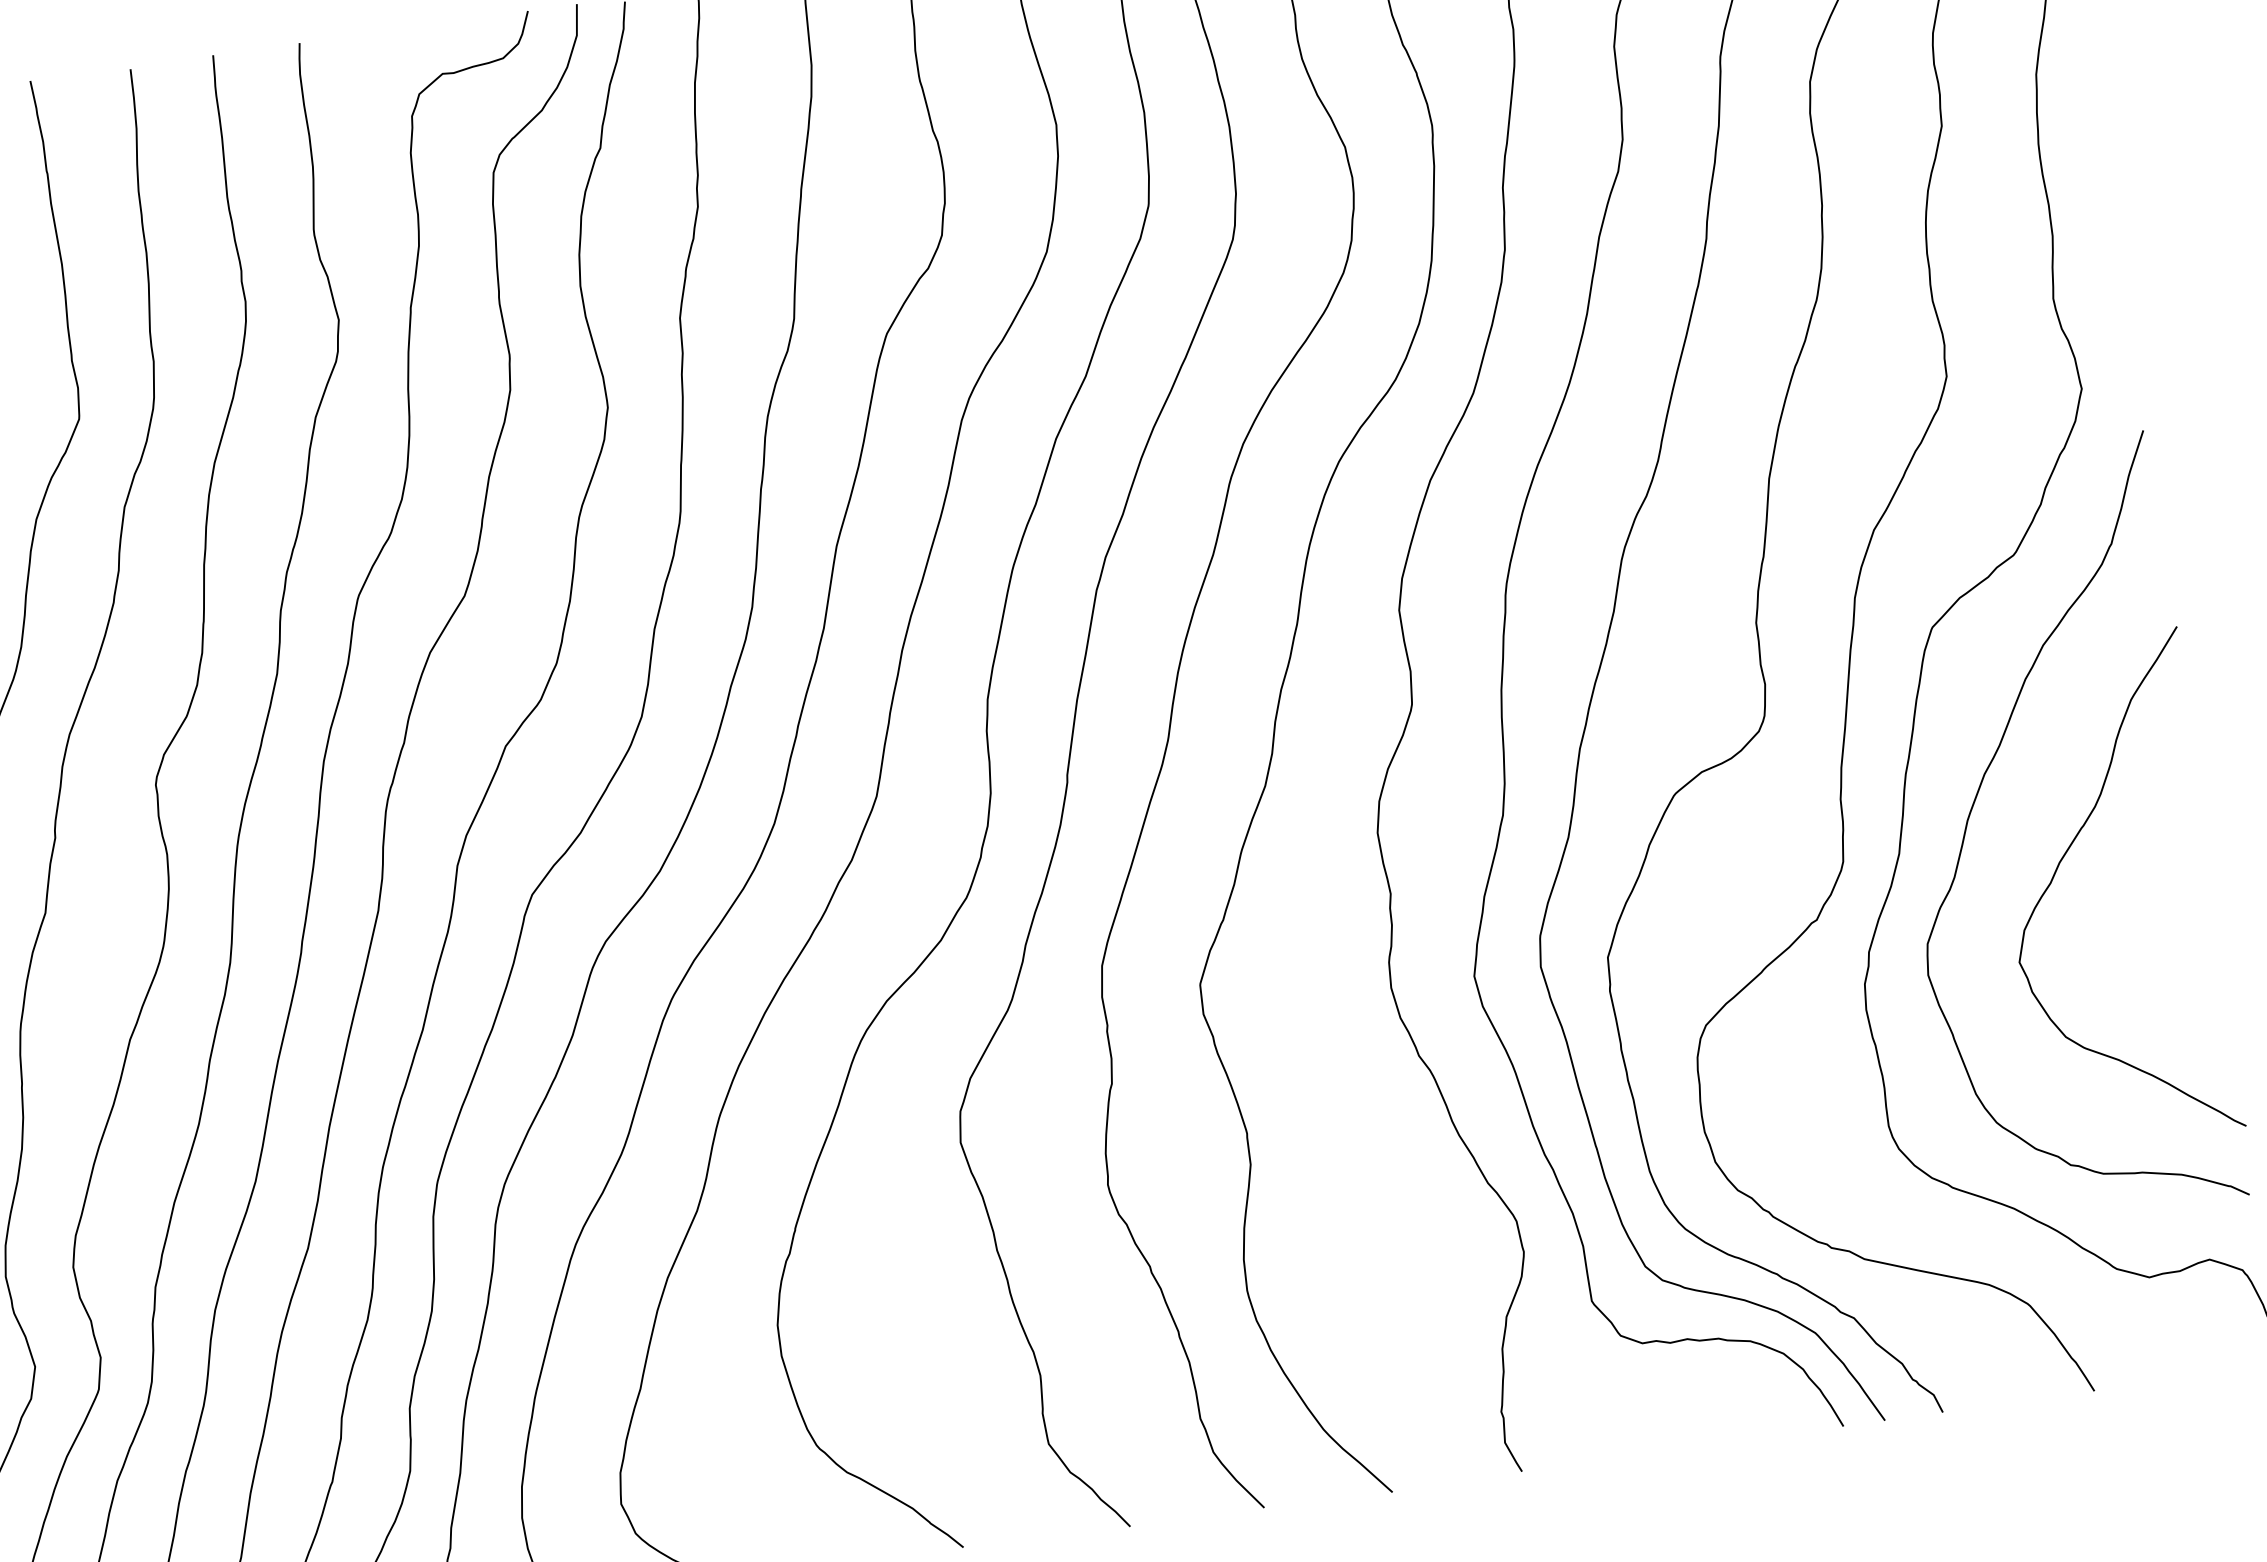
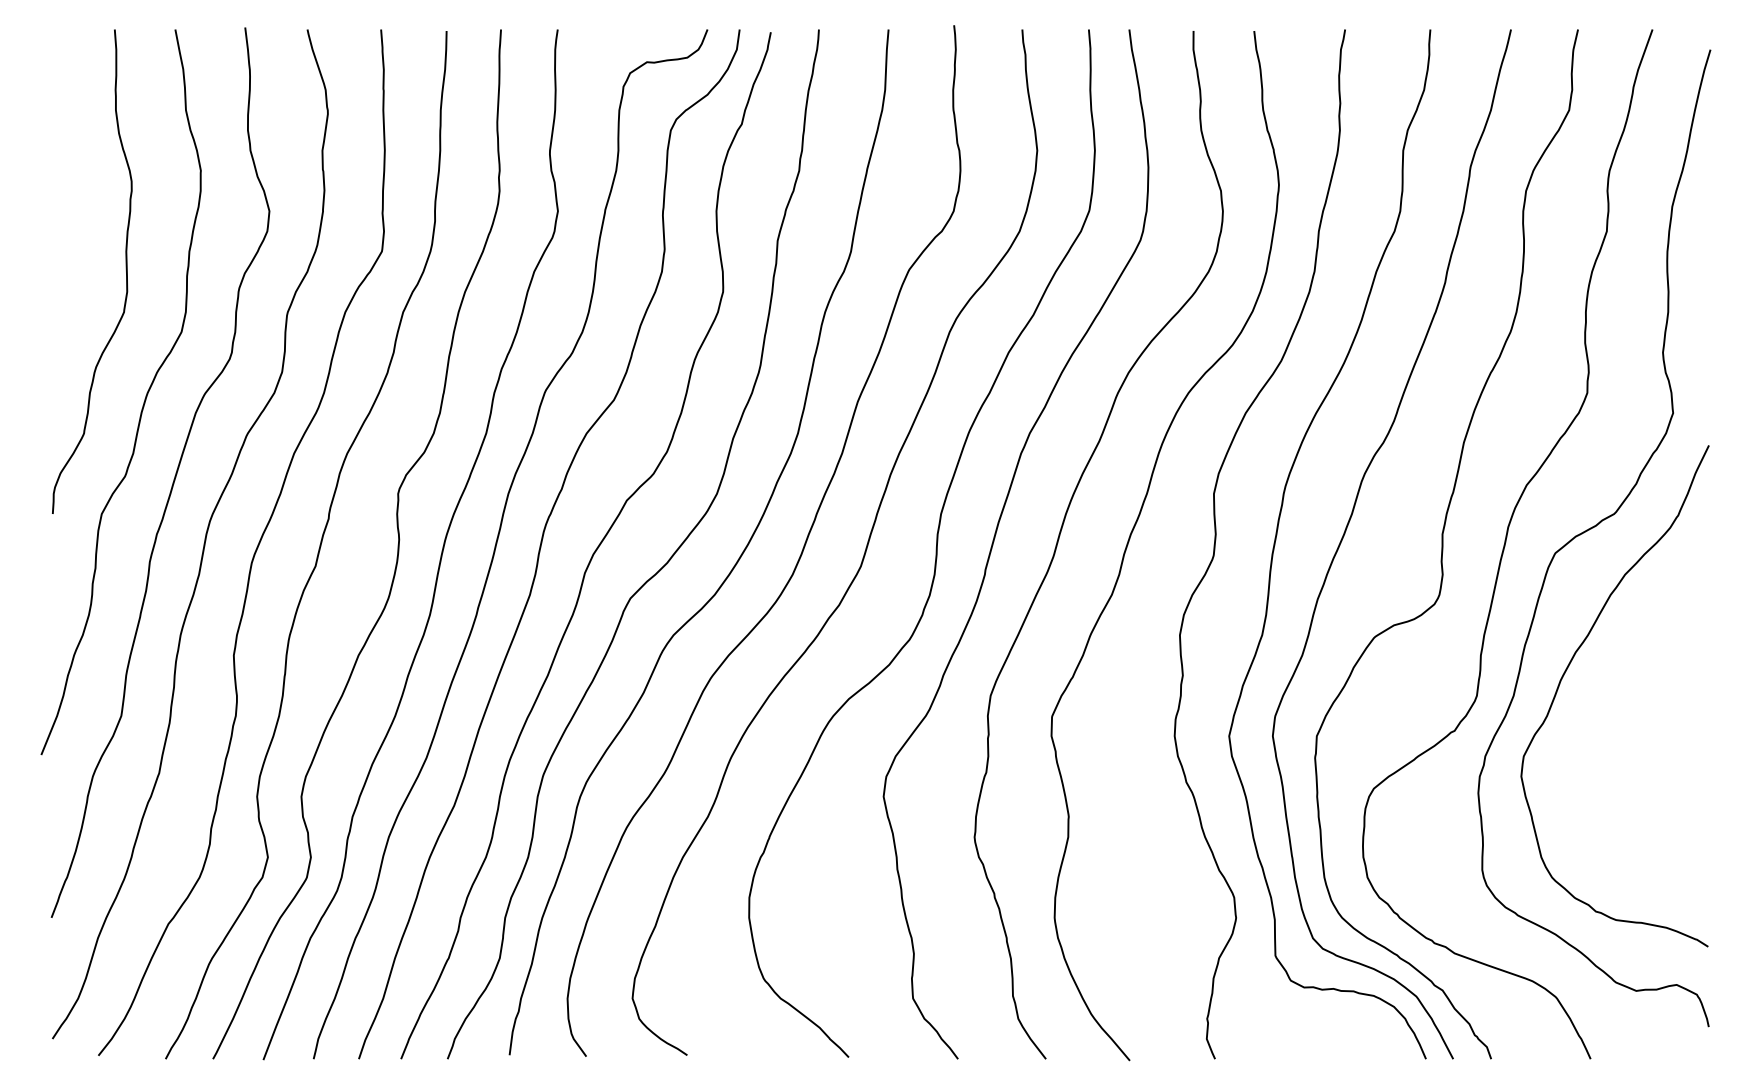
curve: (2060, 864) -> (1616, 717), removed

